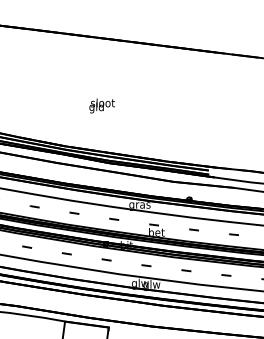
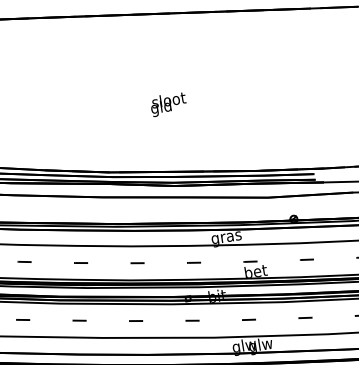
text: (101, 105) -> (167, 103), moved

